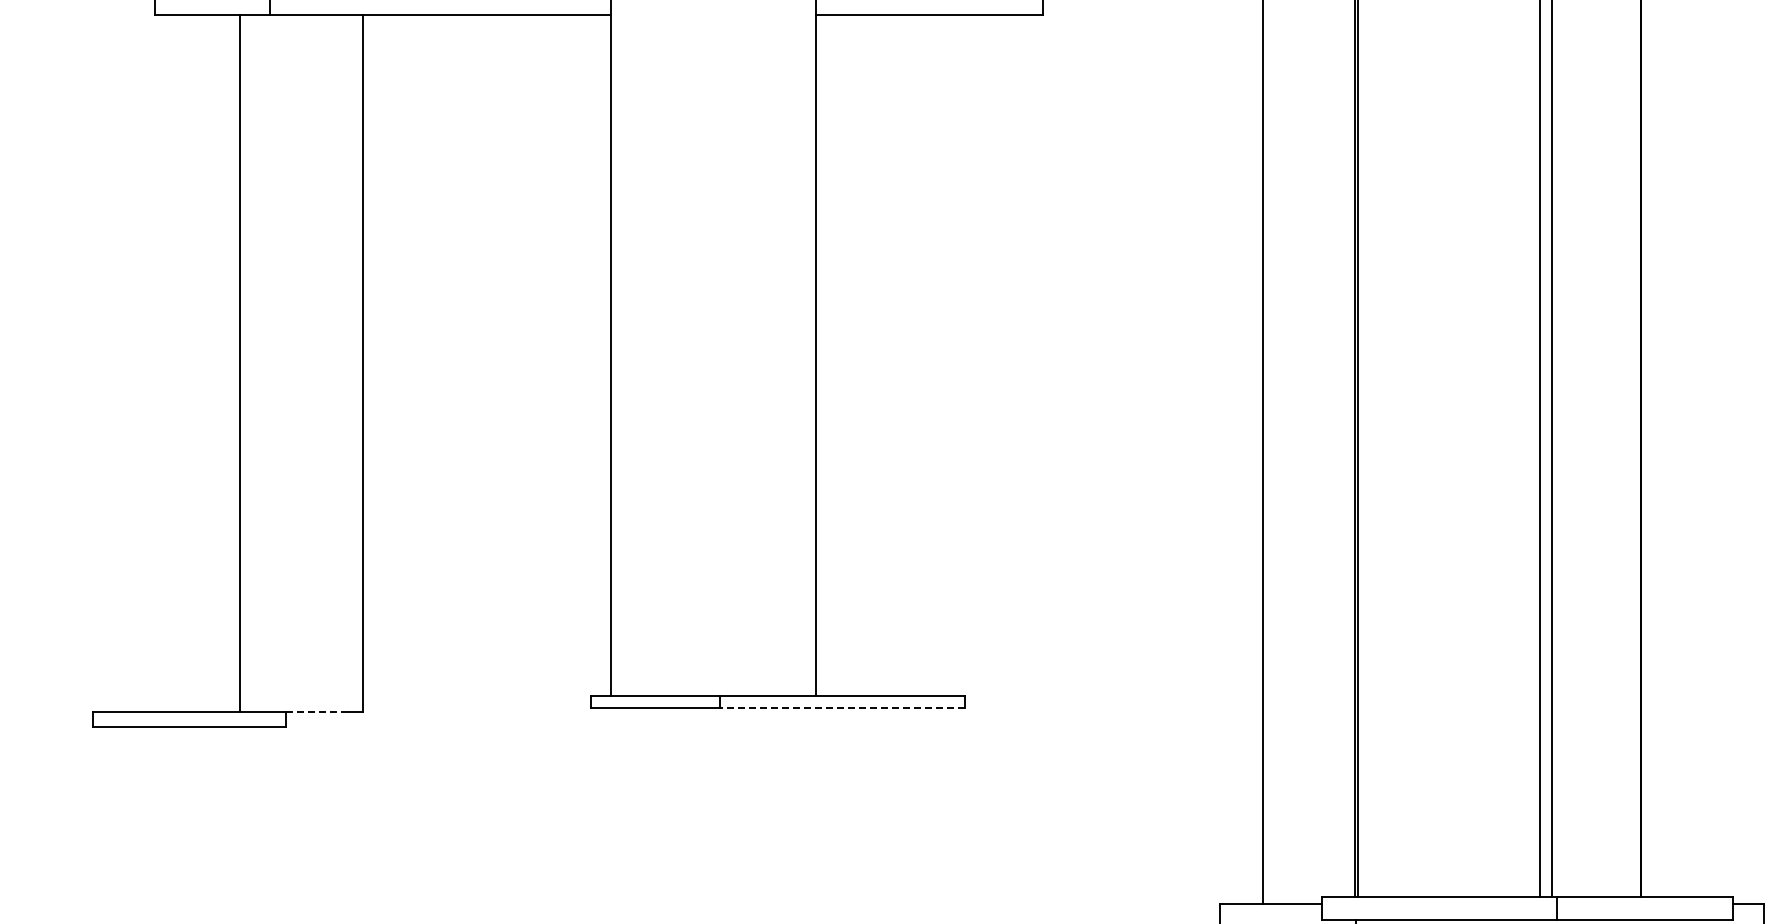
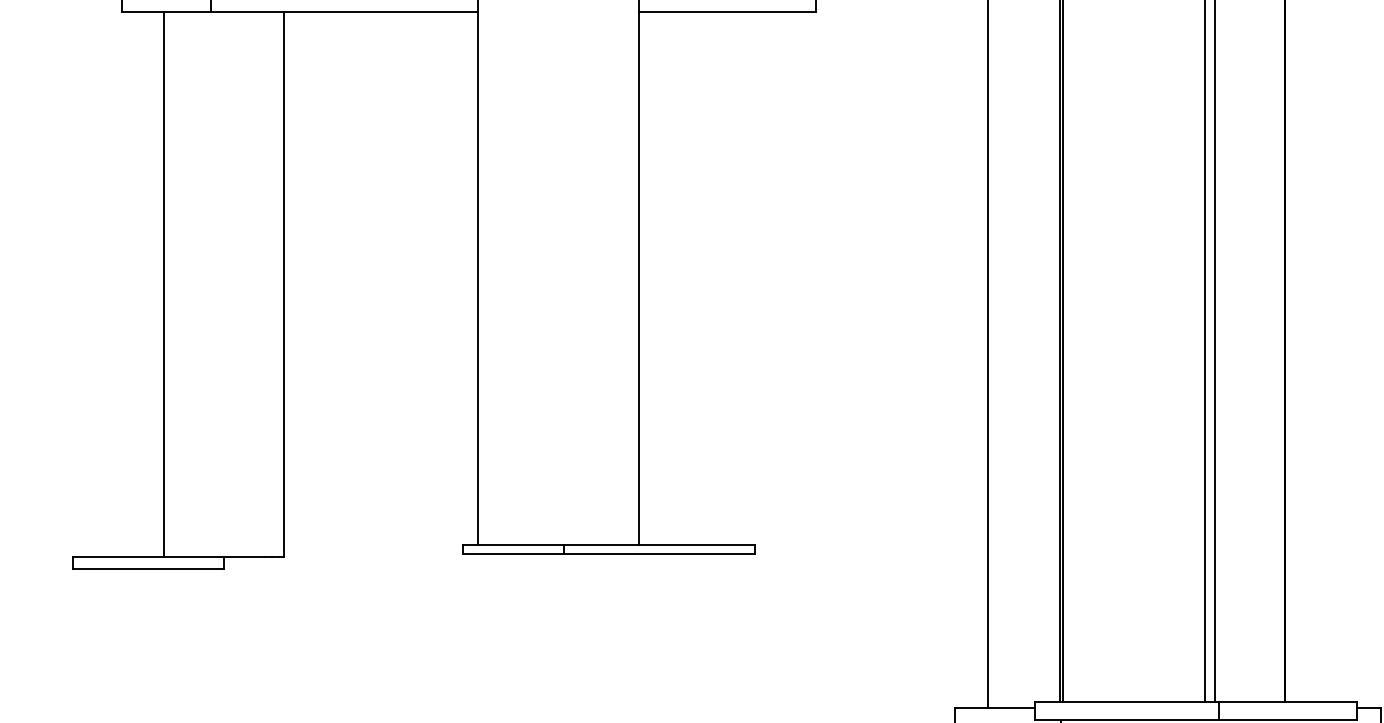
line: (239, 362) -> (163, 283), moved
line: (841, 707) -> (658, 553), dashed -> solid
line: (316, 711) -> (247, 556), dashed -> solid

